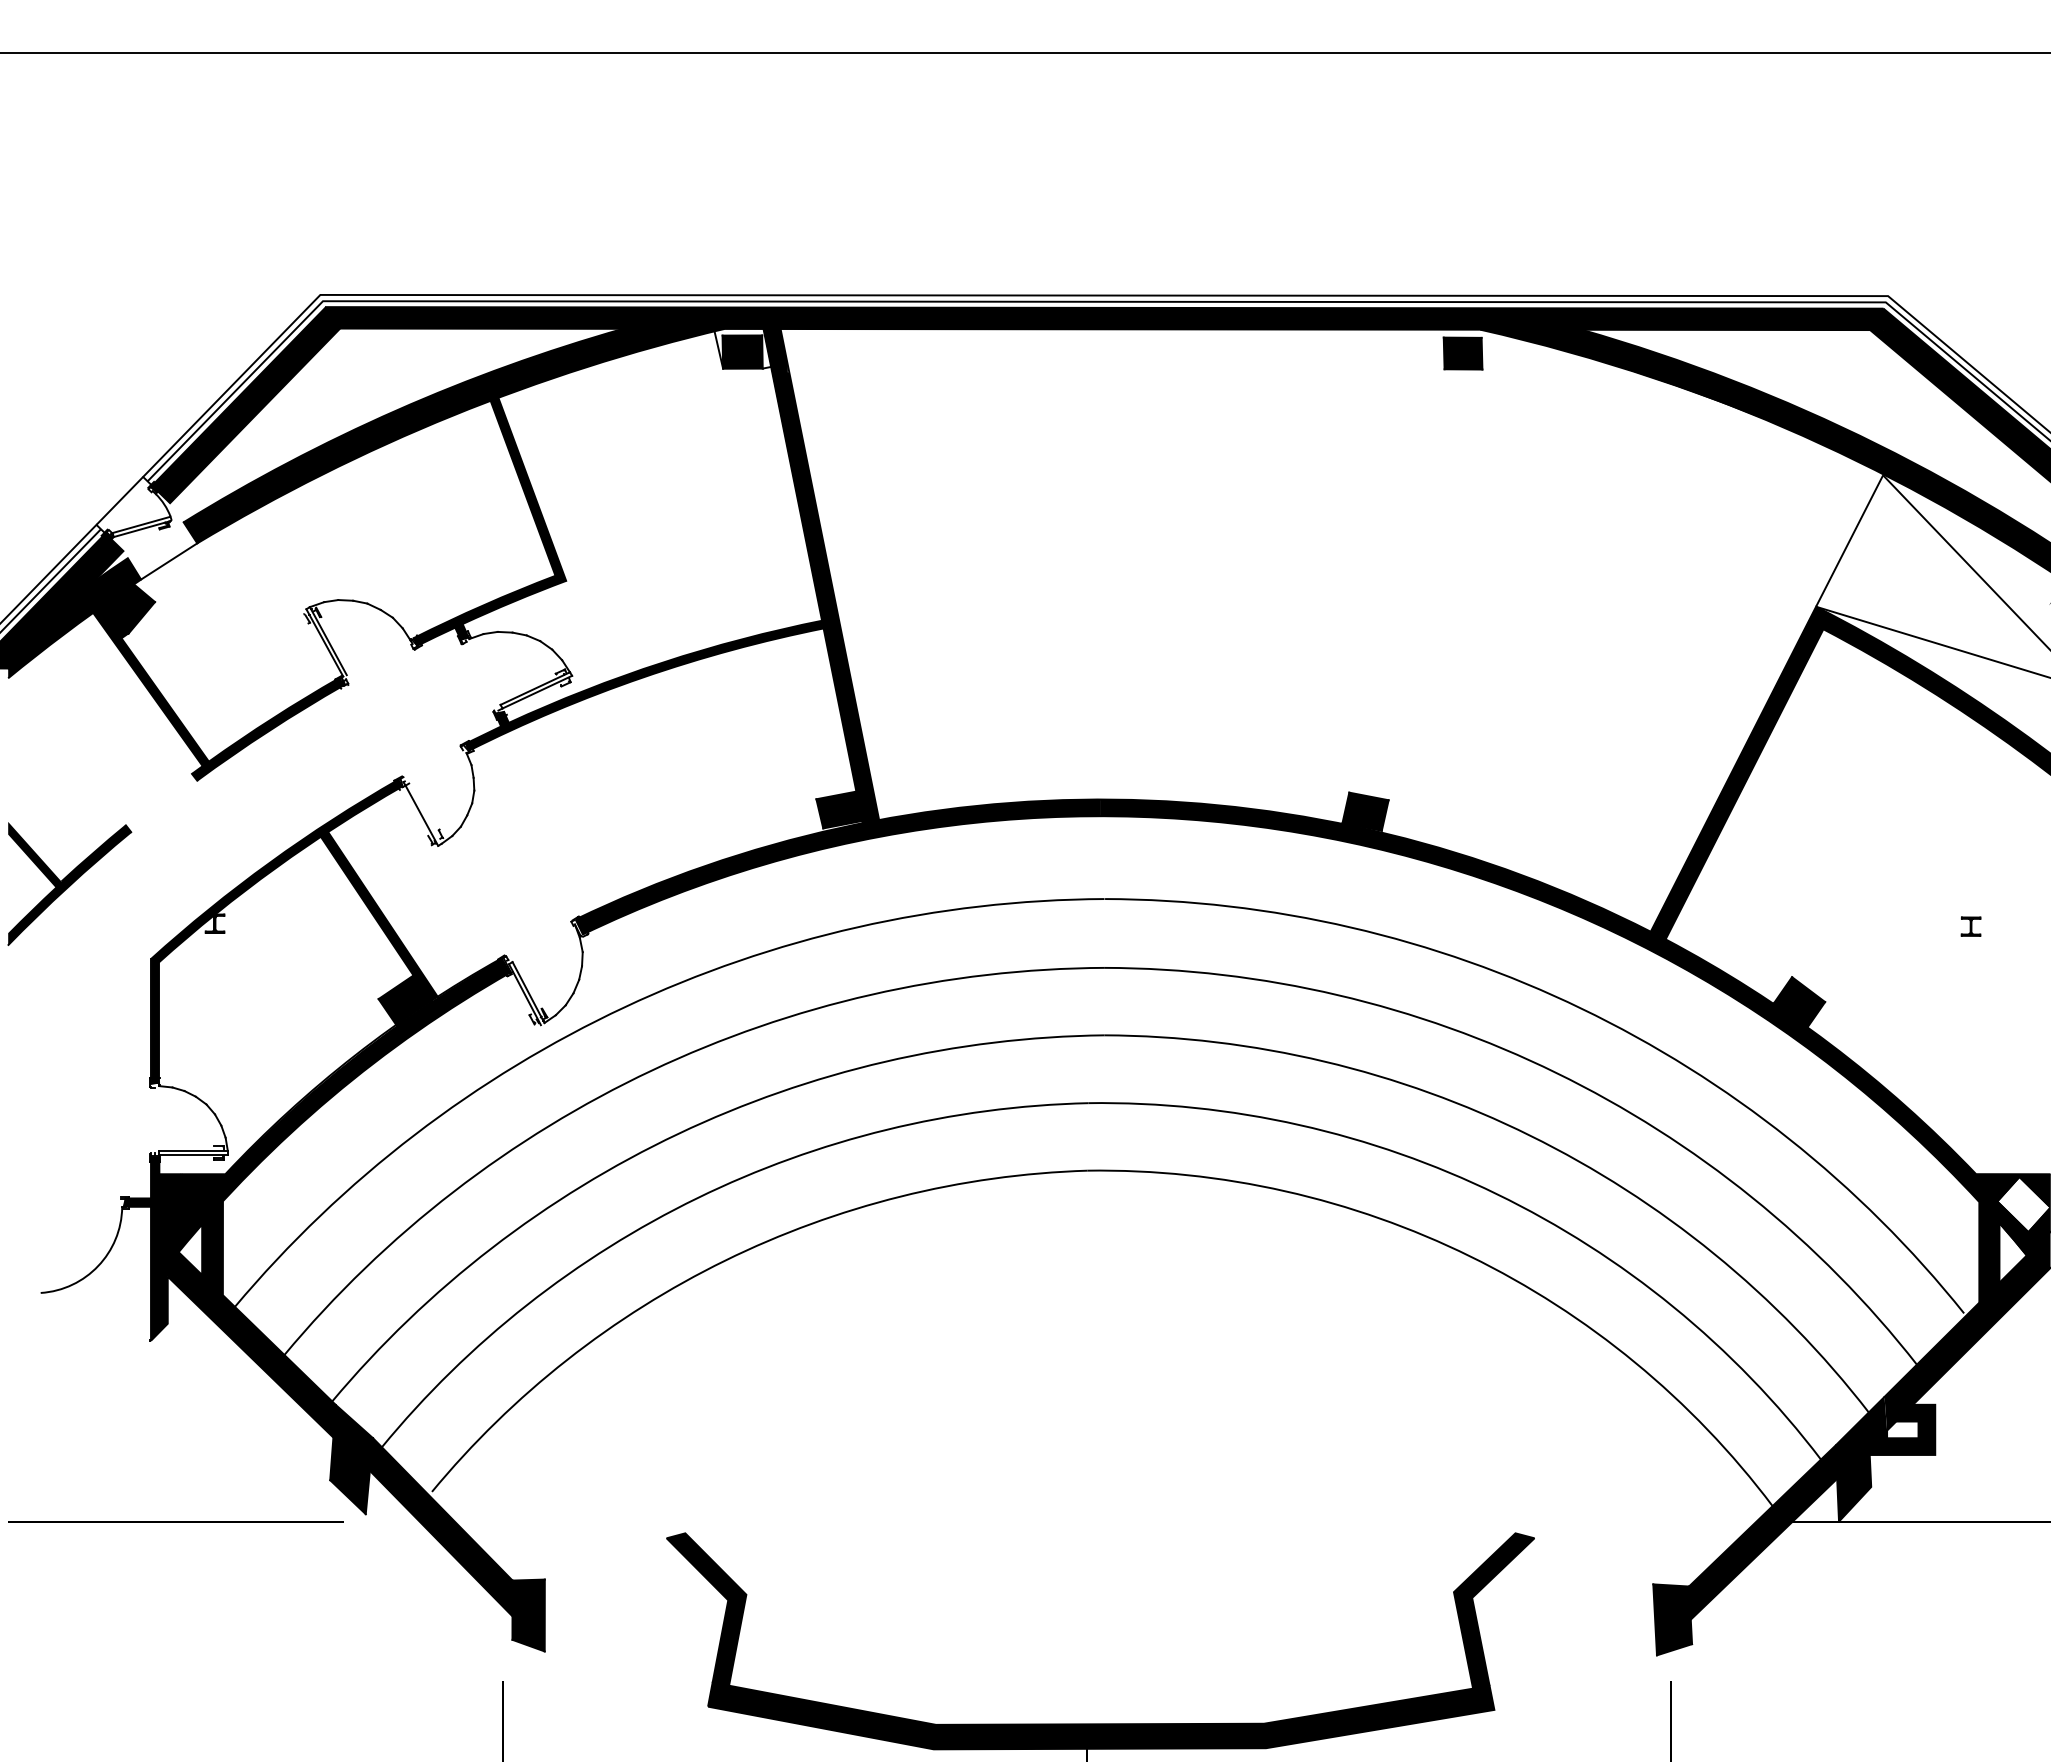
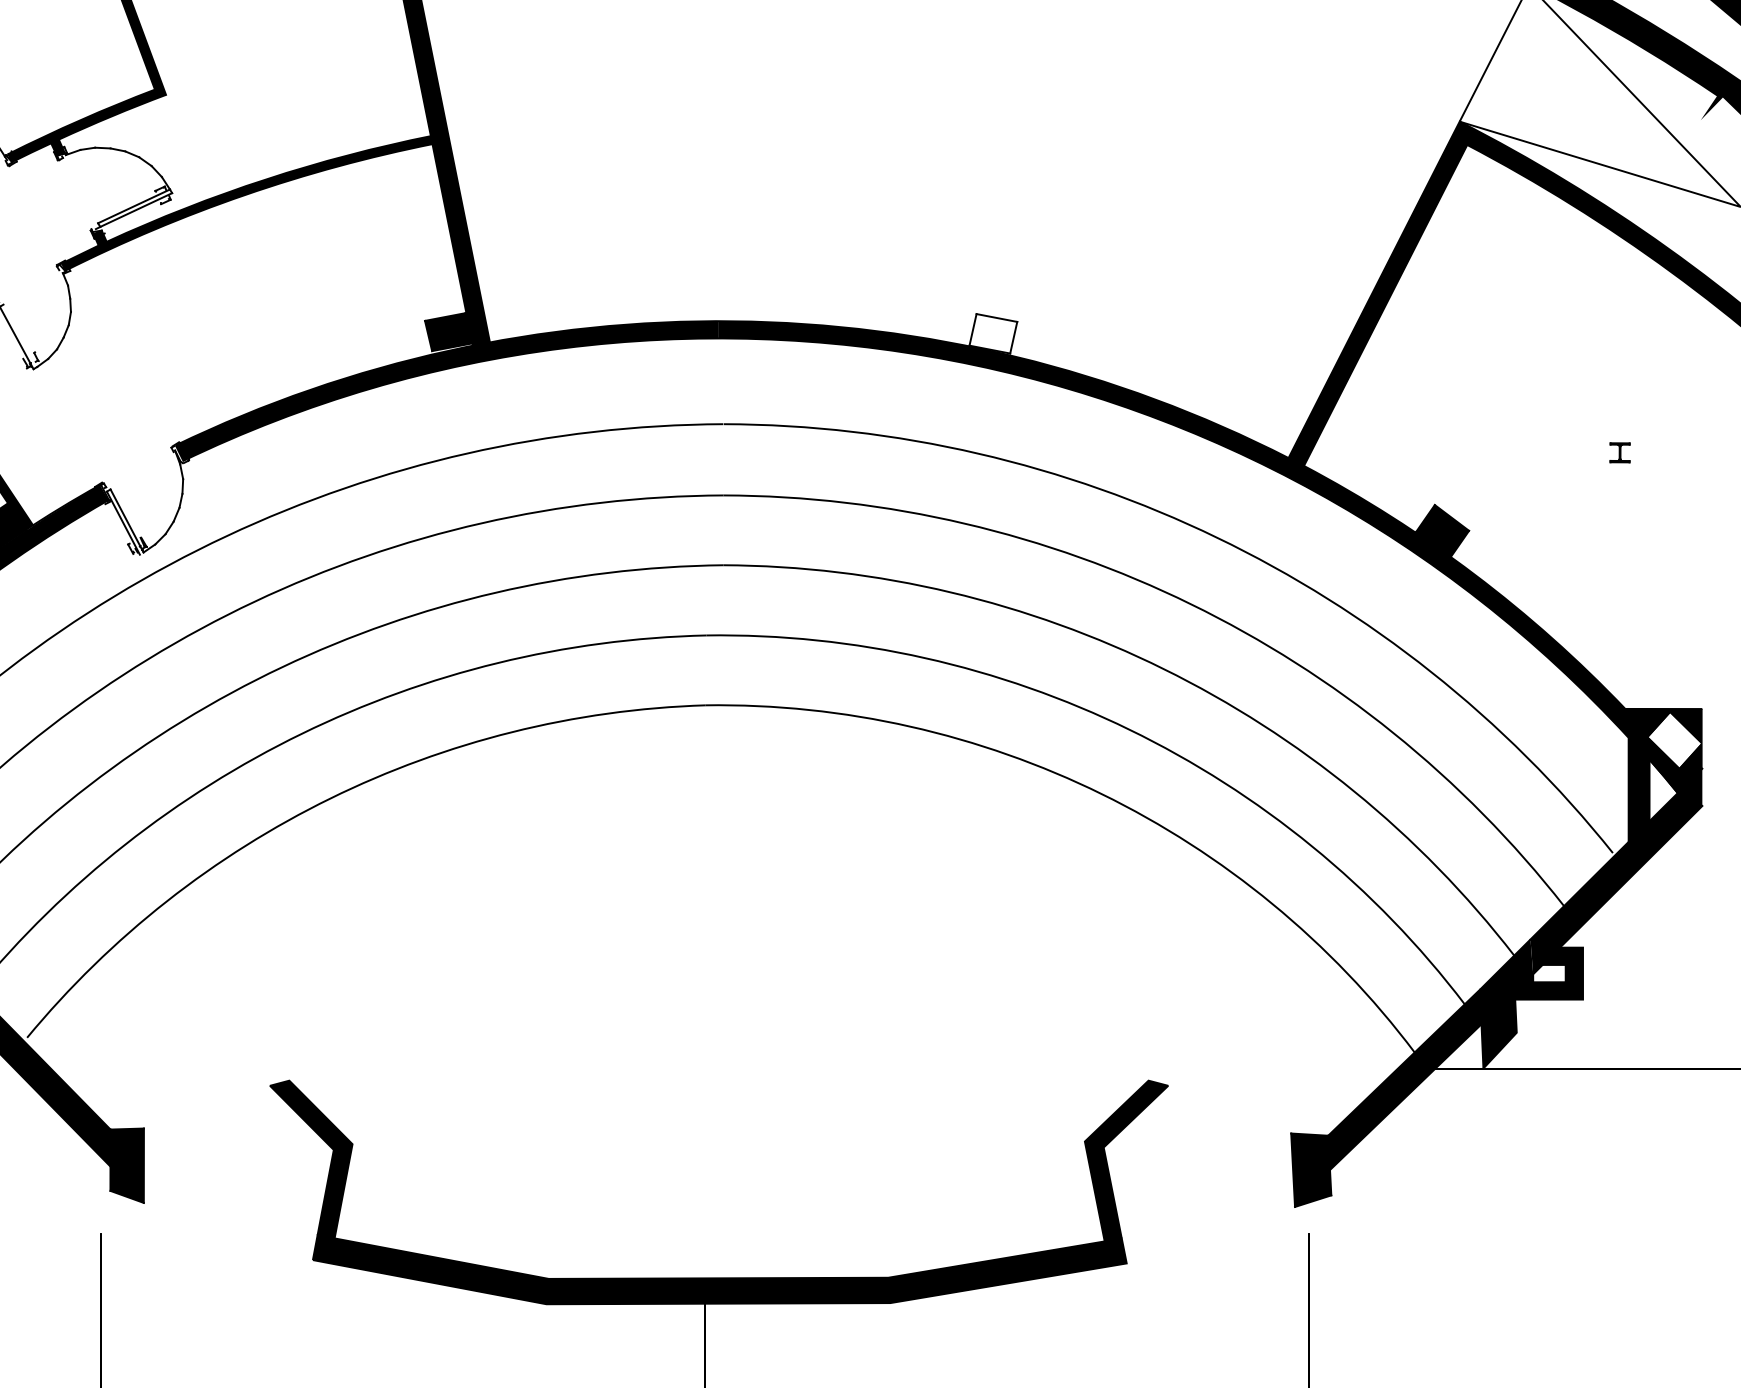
fill: (1365, 811) -> (993, 333), removed

